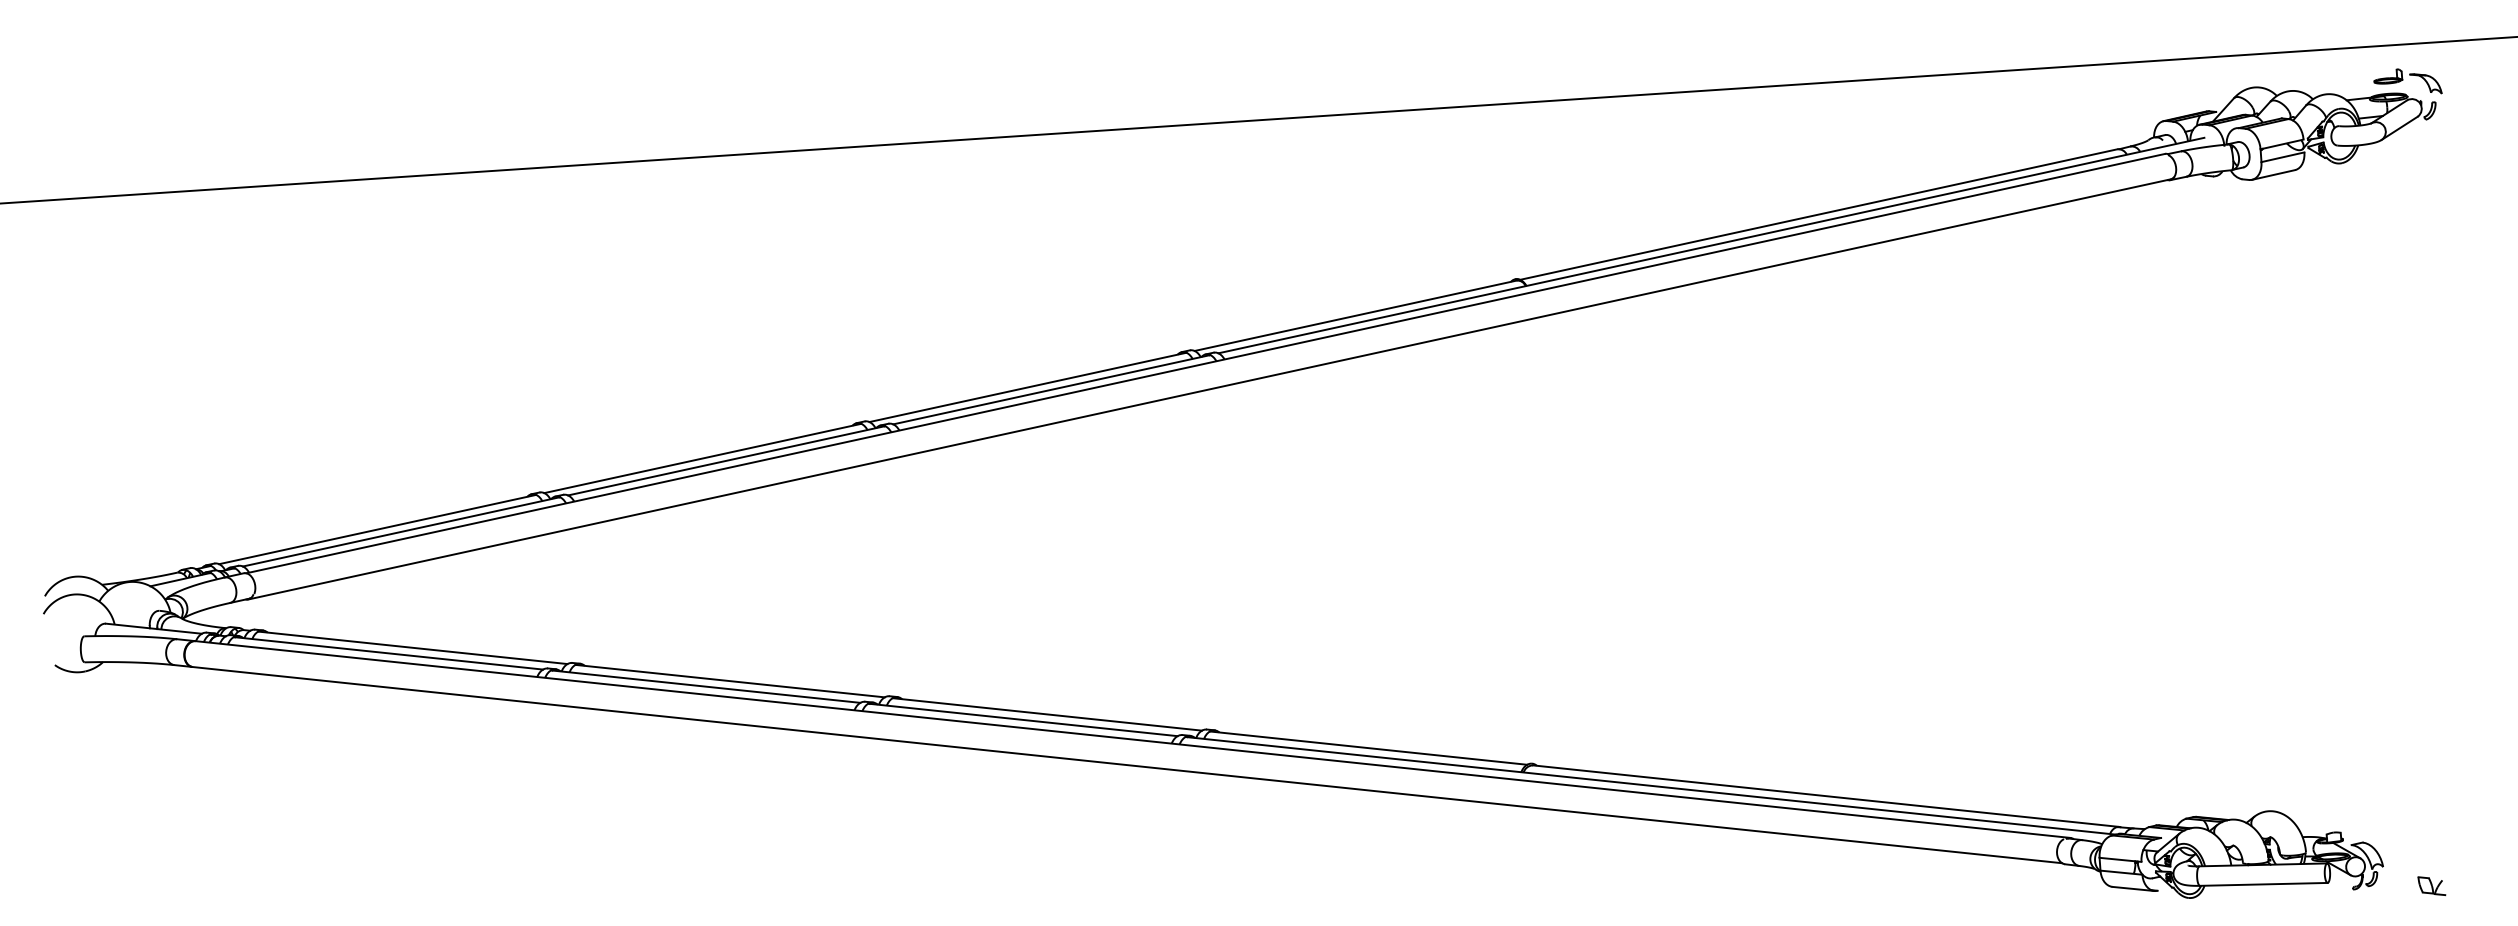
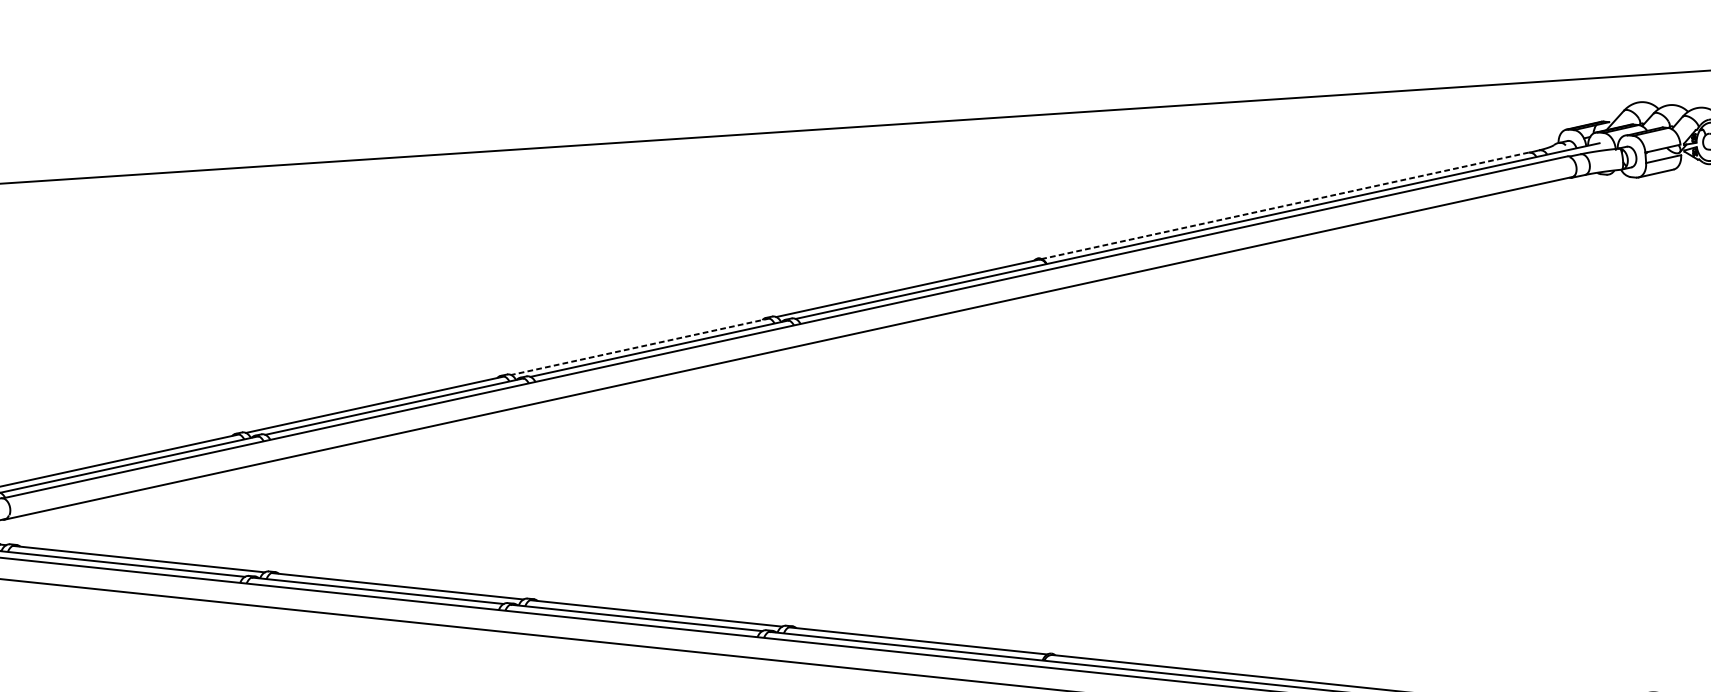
line: (1818, 214) -> (1284, 205), solid -> dashed
line: (1027, 387) -> (639, 346), solid -> dashed

